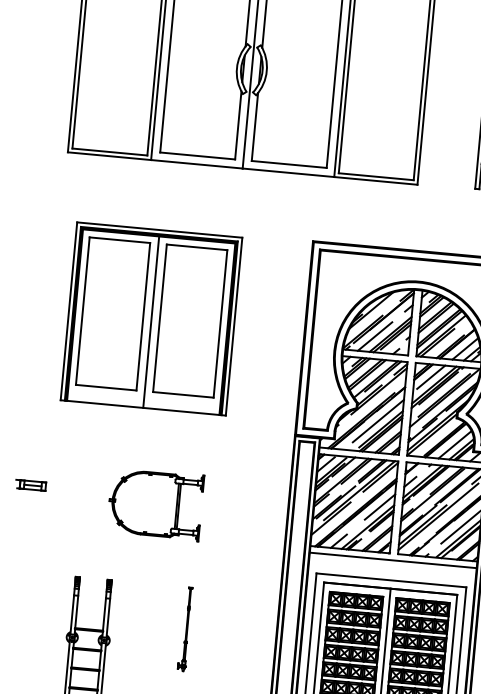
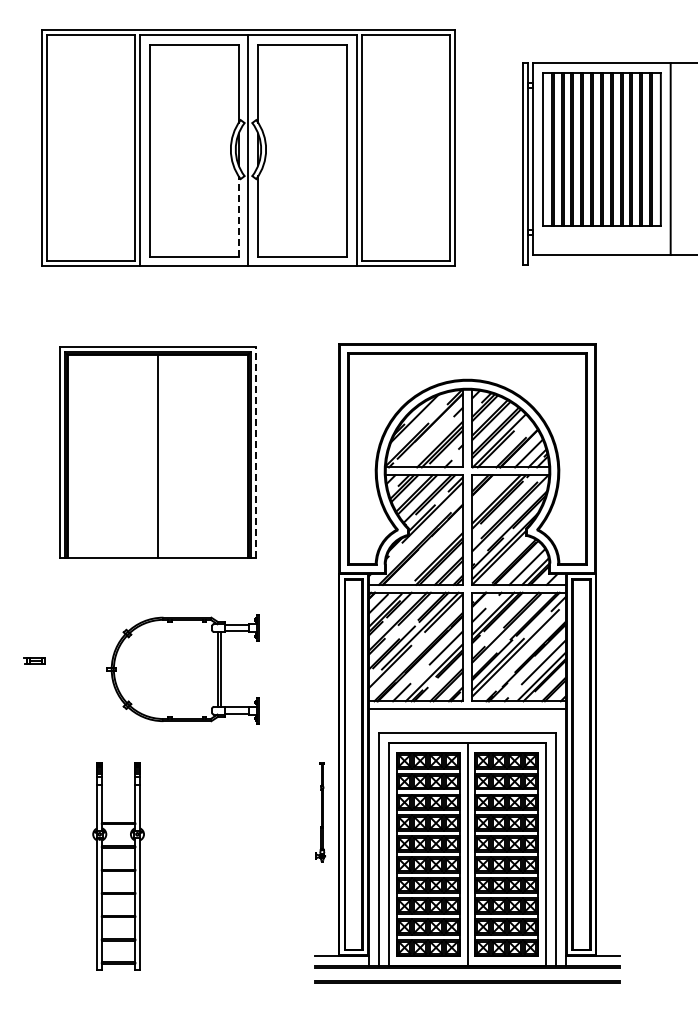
line: (238, 124) -> (238, 215), solid -> dashed
part: (113, 313) -> (112, 450), removed
part: (190, 320) -> (203, 450), removed
line: (234, 326) -> (255, 452), solid -> dashed
line: (374, 336) -> (421, 448), removed
line: (430, 377) -> (491, 490), removed
line: (378, 421) -> (434, 547), removed
part: (30, 485) -> (34, 660), size x0.6
part: (155, 503) -> (182, 668), size x1.4
part: (185, 629) -> (320, 812), moved

